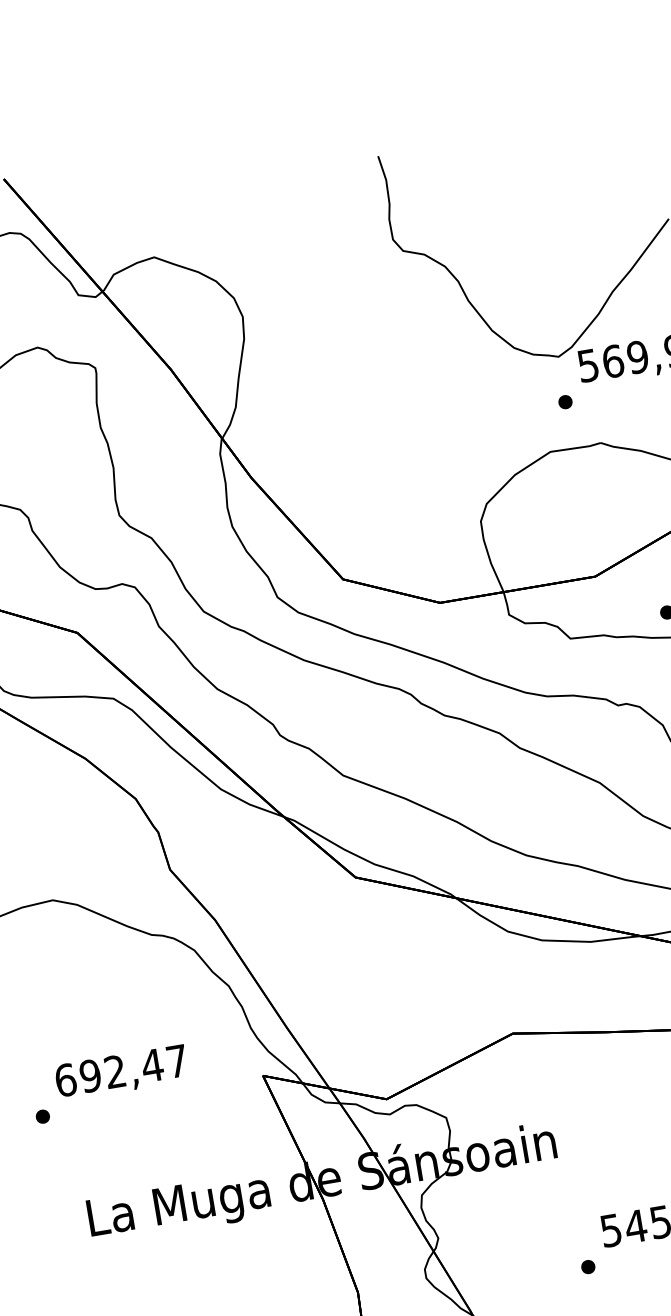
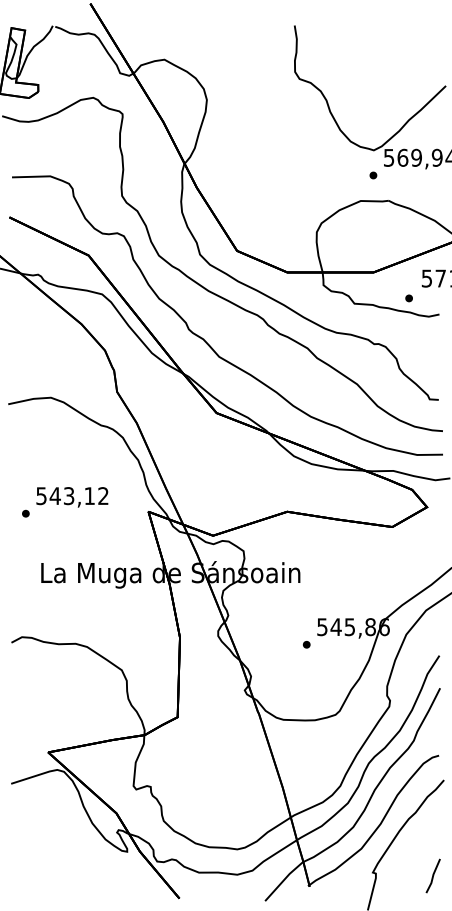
text: (121, 1071) -> (72, 496), 692,47 -> 543,12

